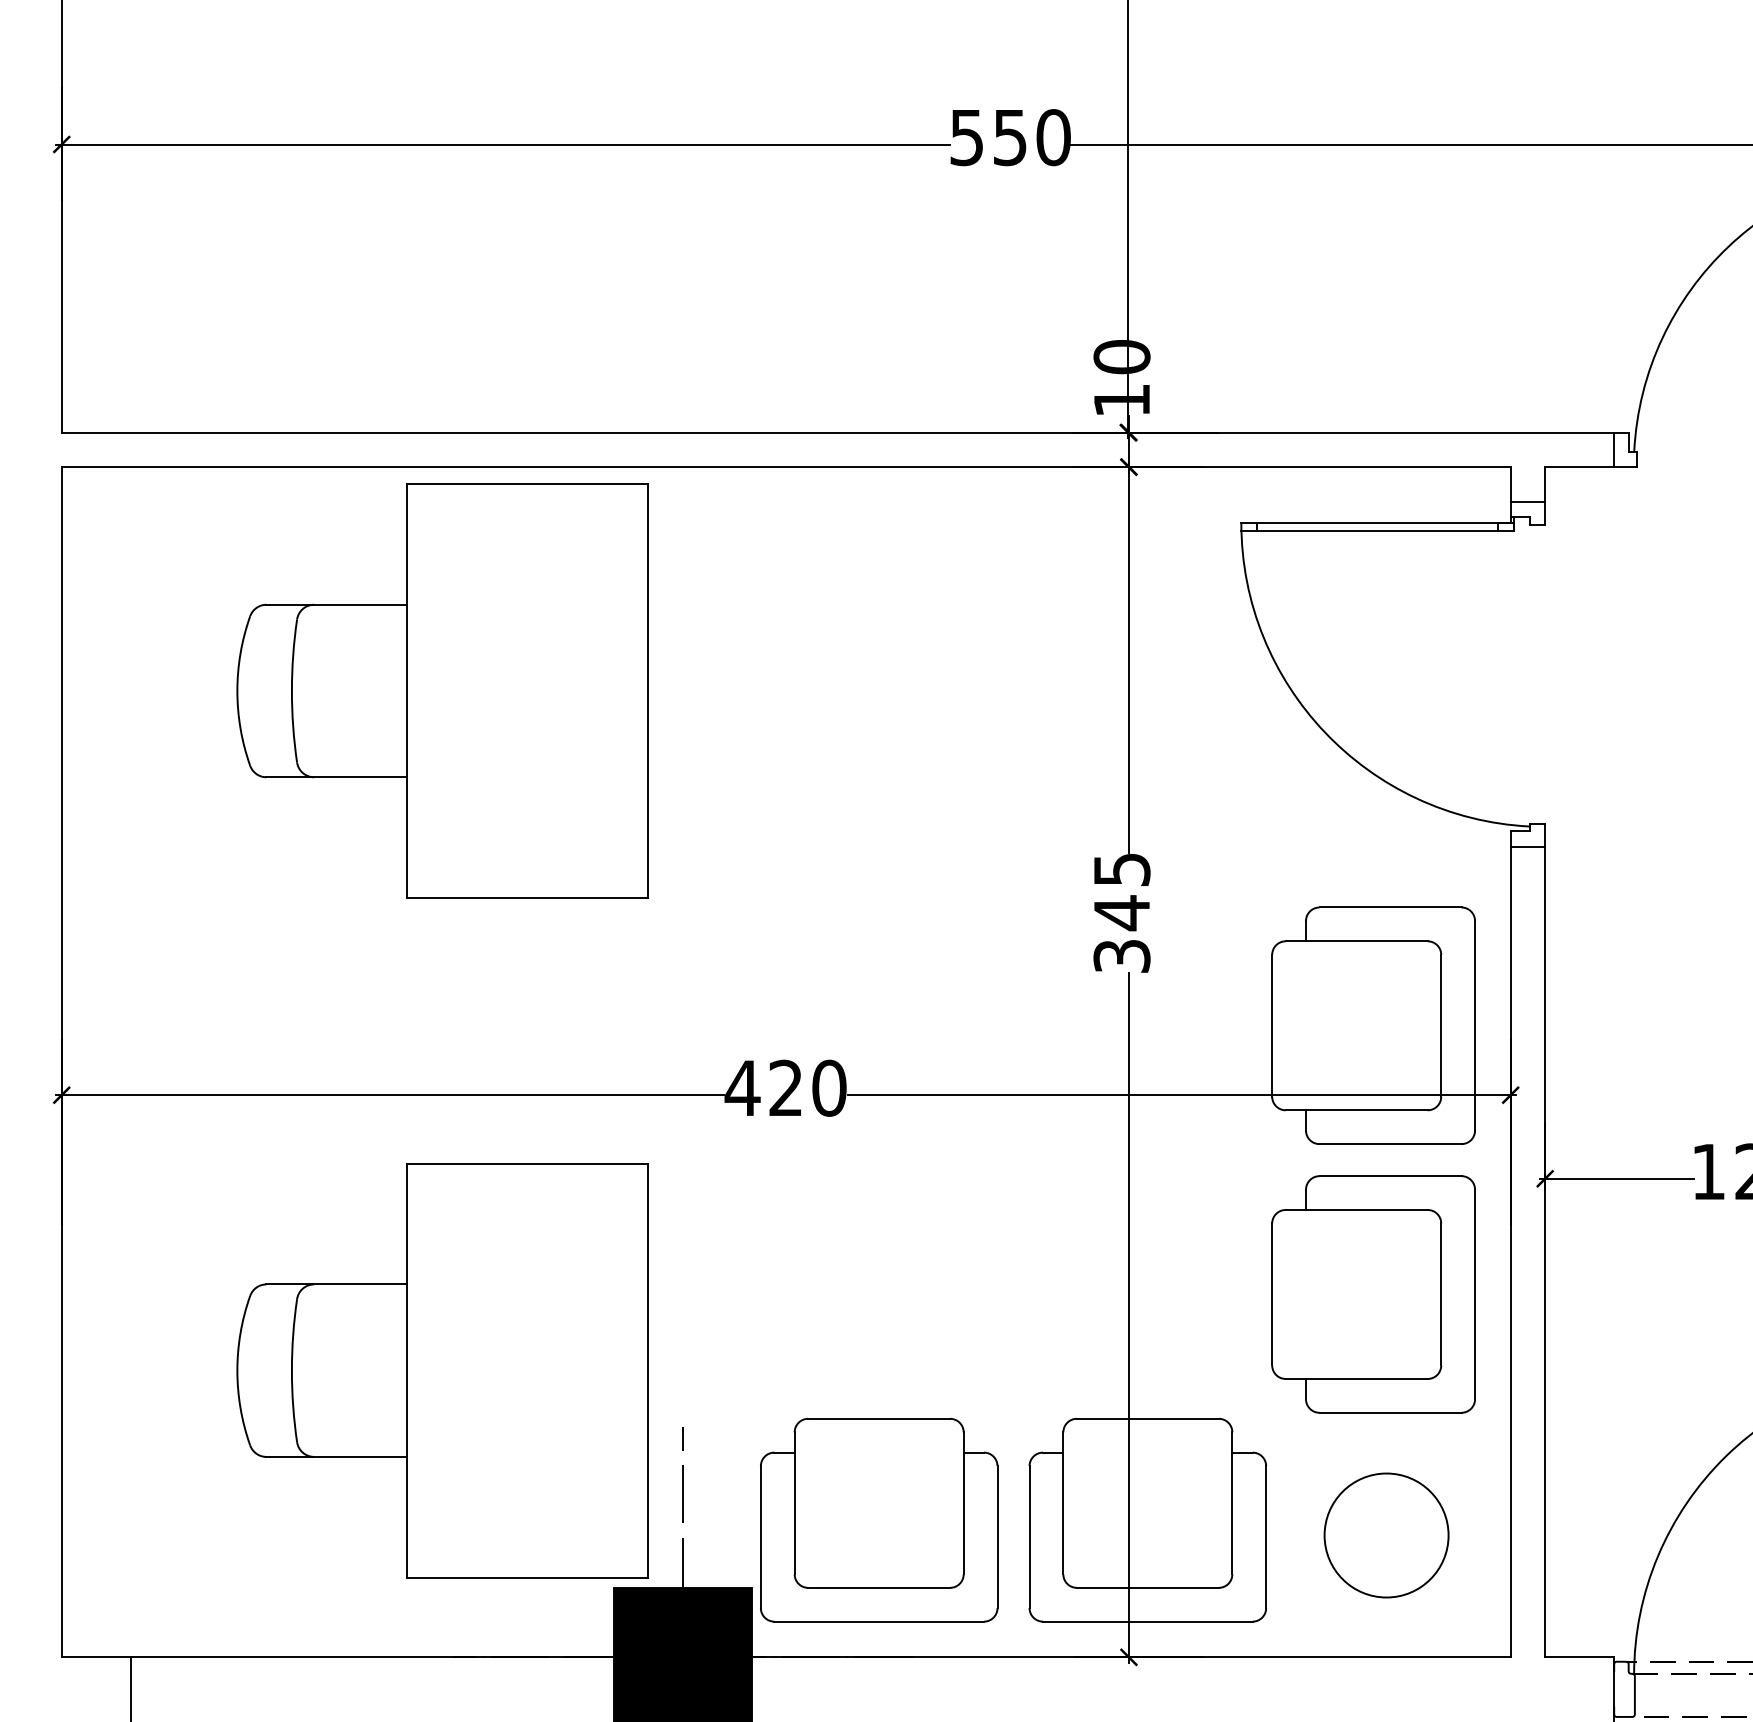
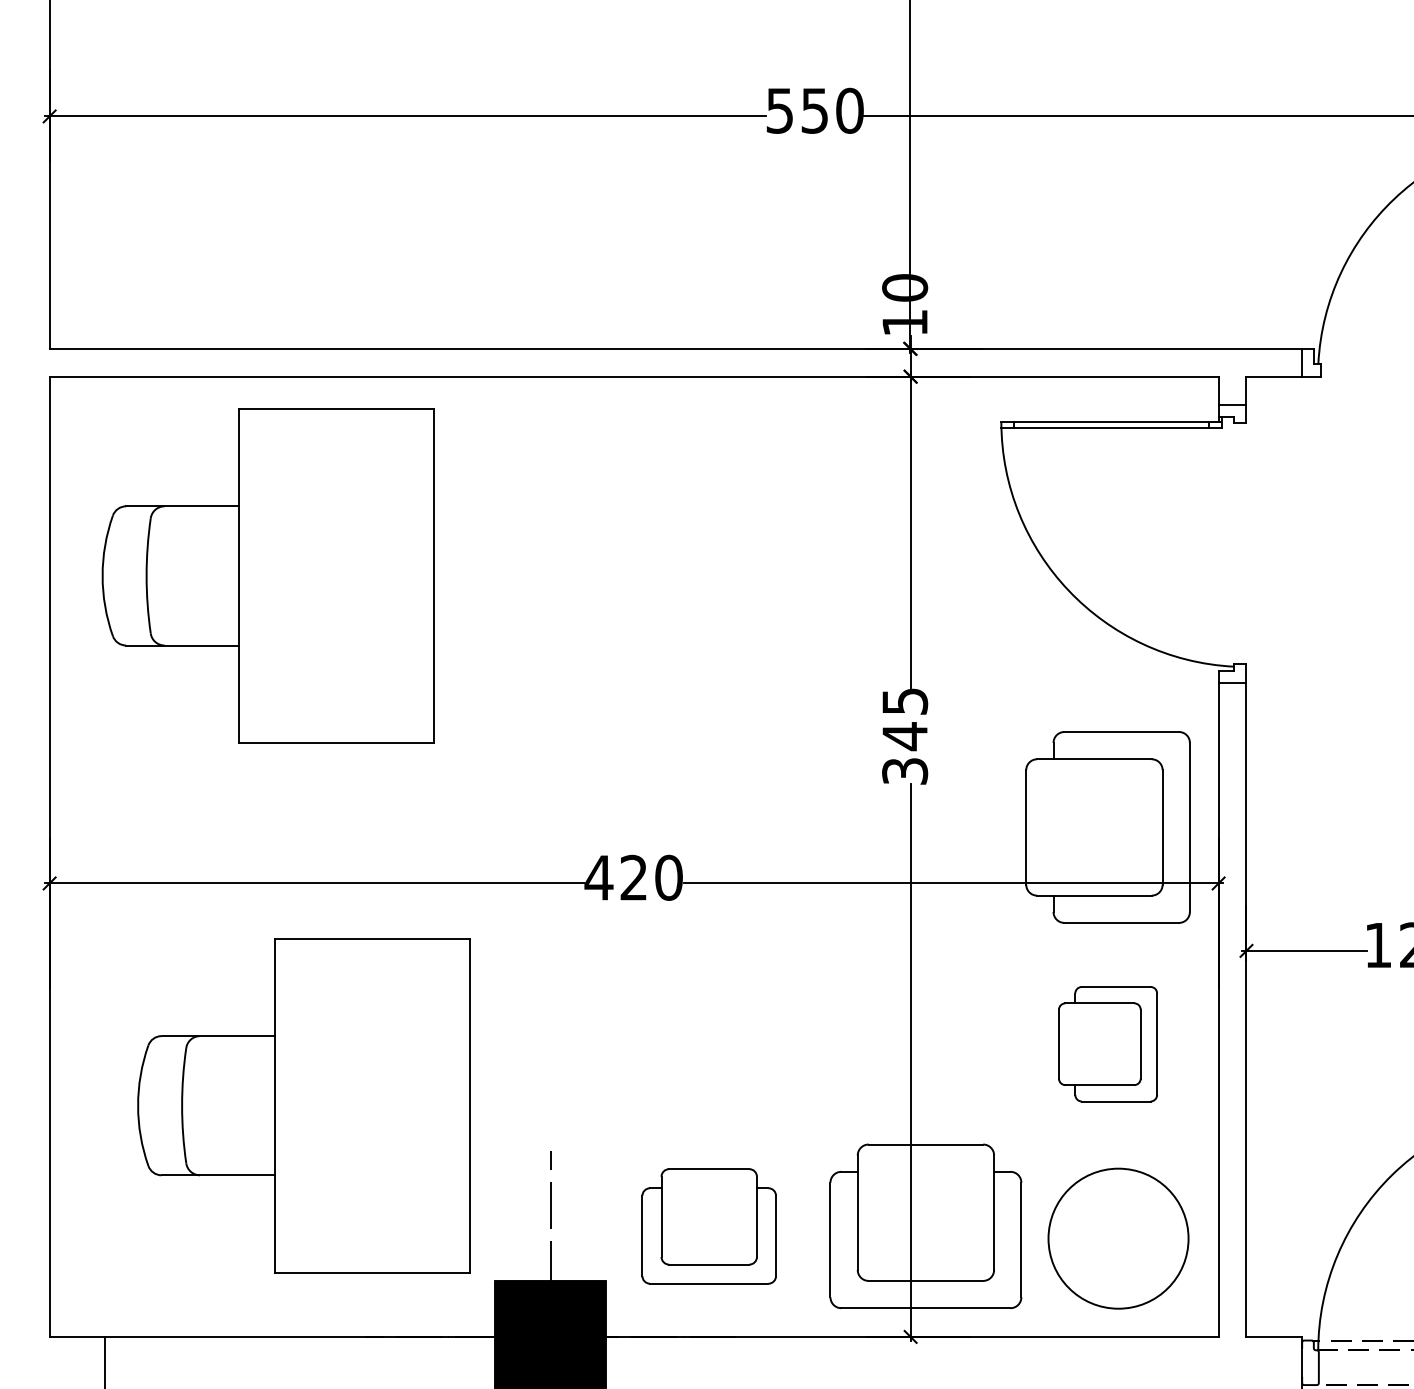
part: (442, 690) -> (268, 575), moved
part: (1373, 1294) -> (1107, 1044), size x0.6
part: (442, 1370) -> (303, 1105), moved
part: (879, 1520) -> (709, 1226), size x0.7
circle: (1386, 1535) -> (1118, 1238), size x1.4

